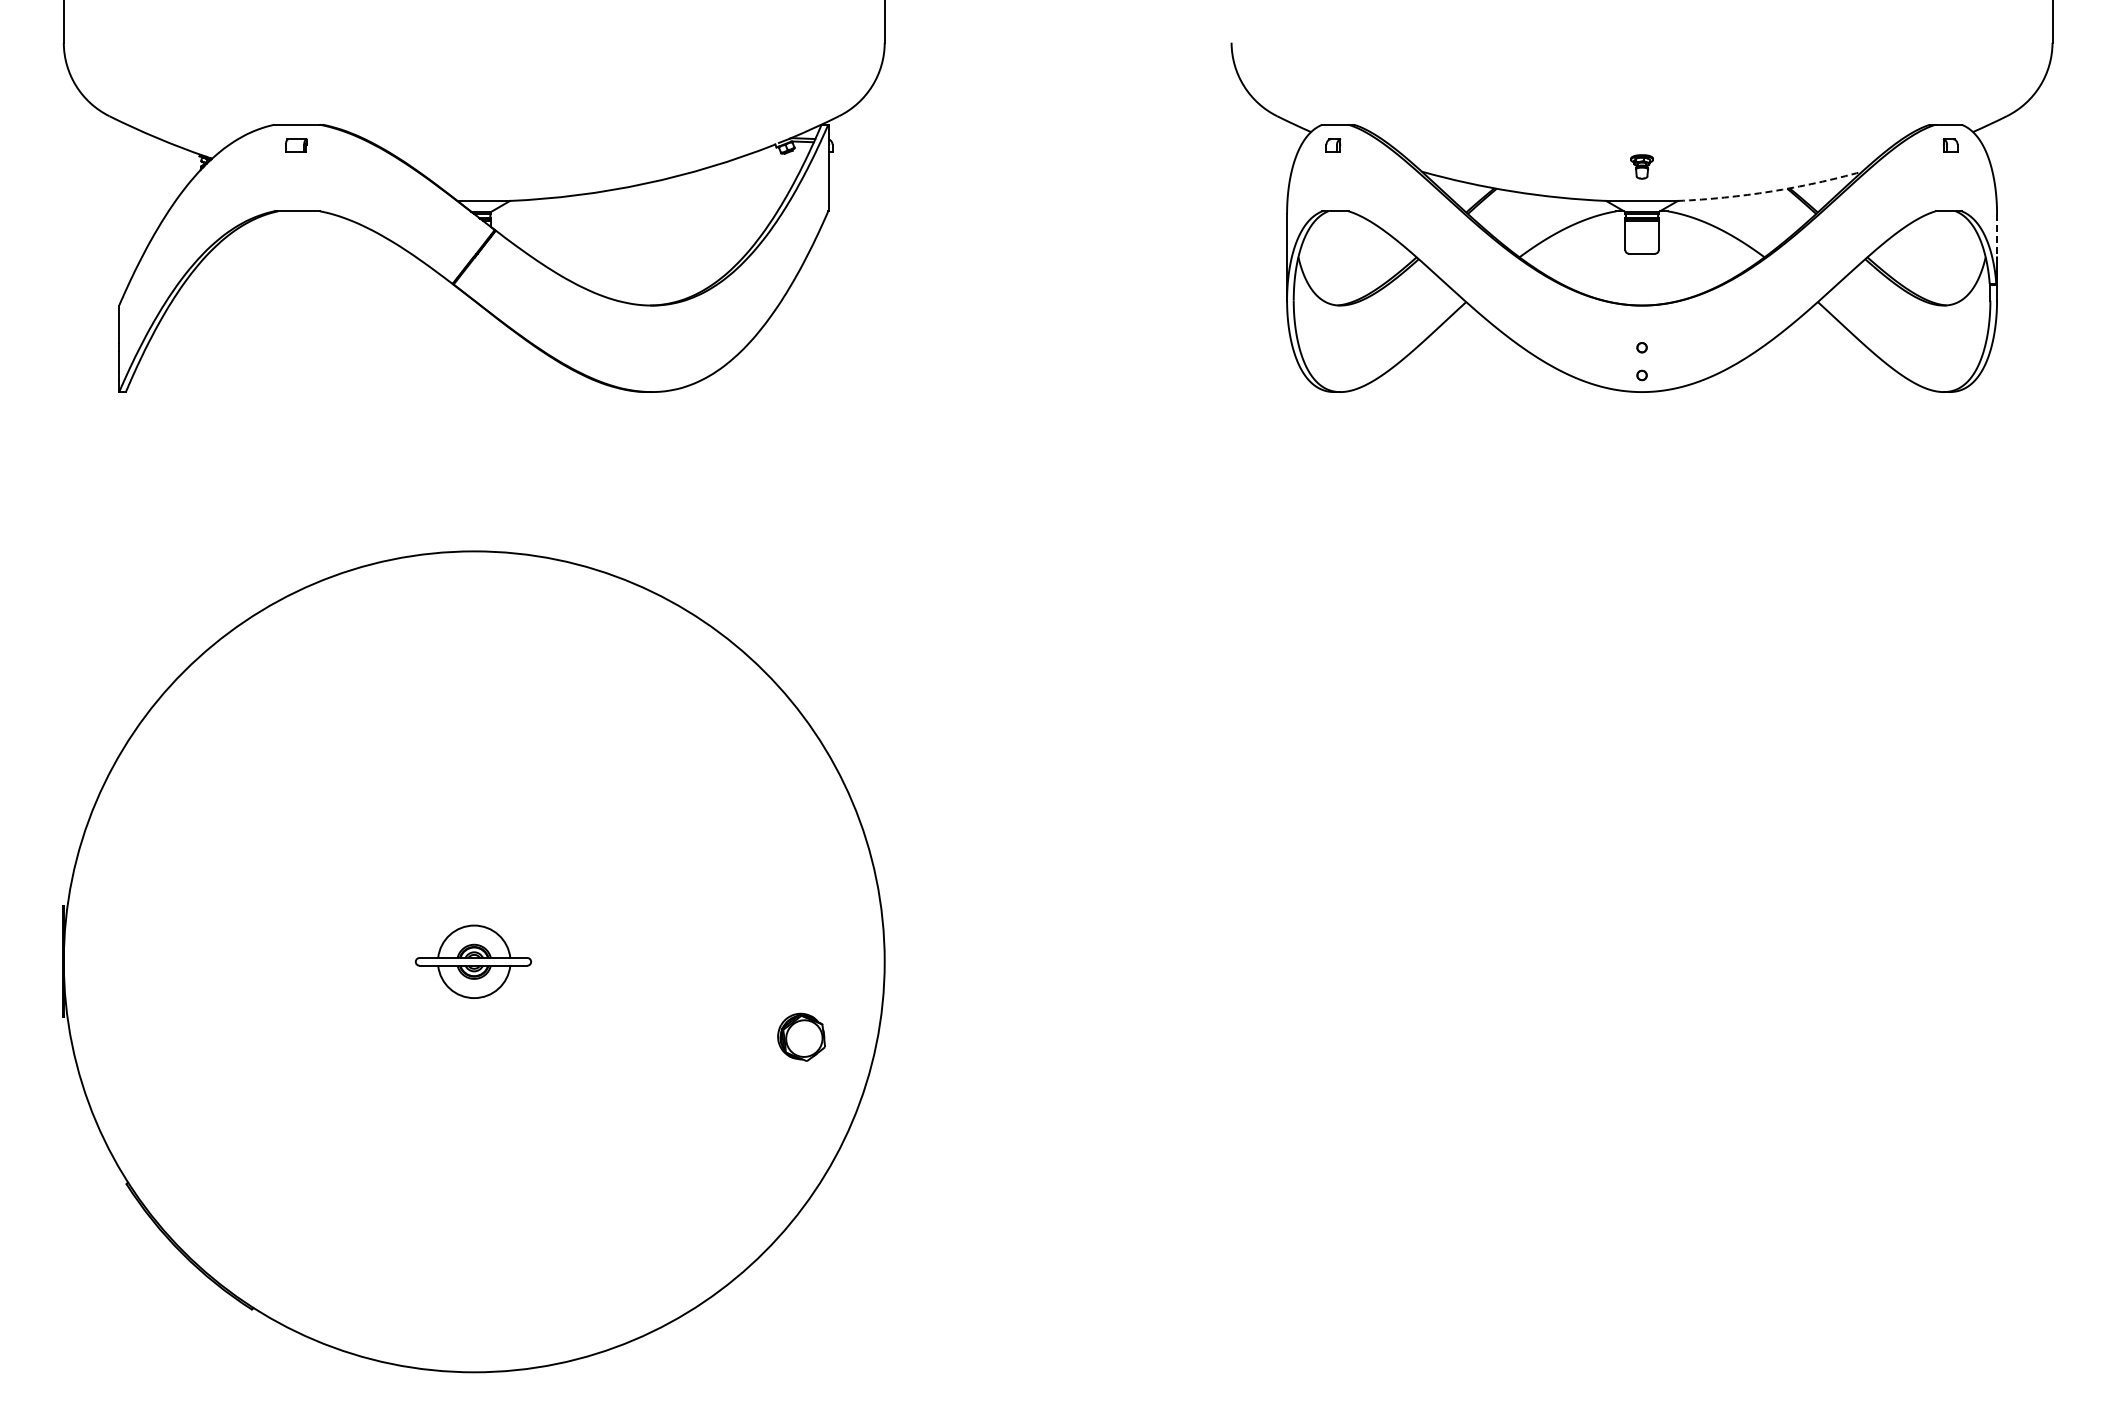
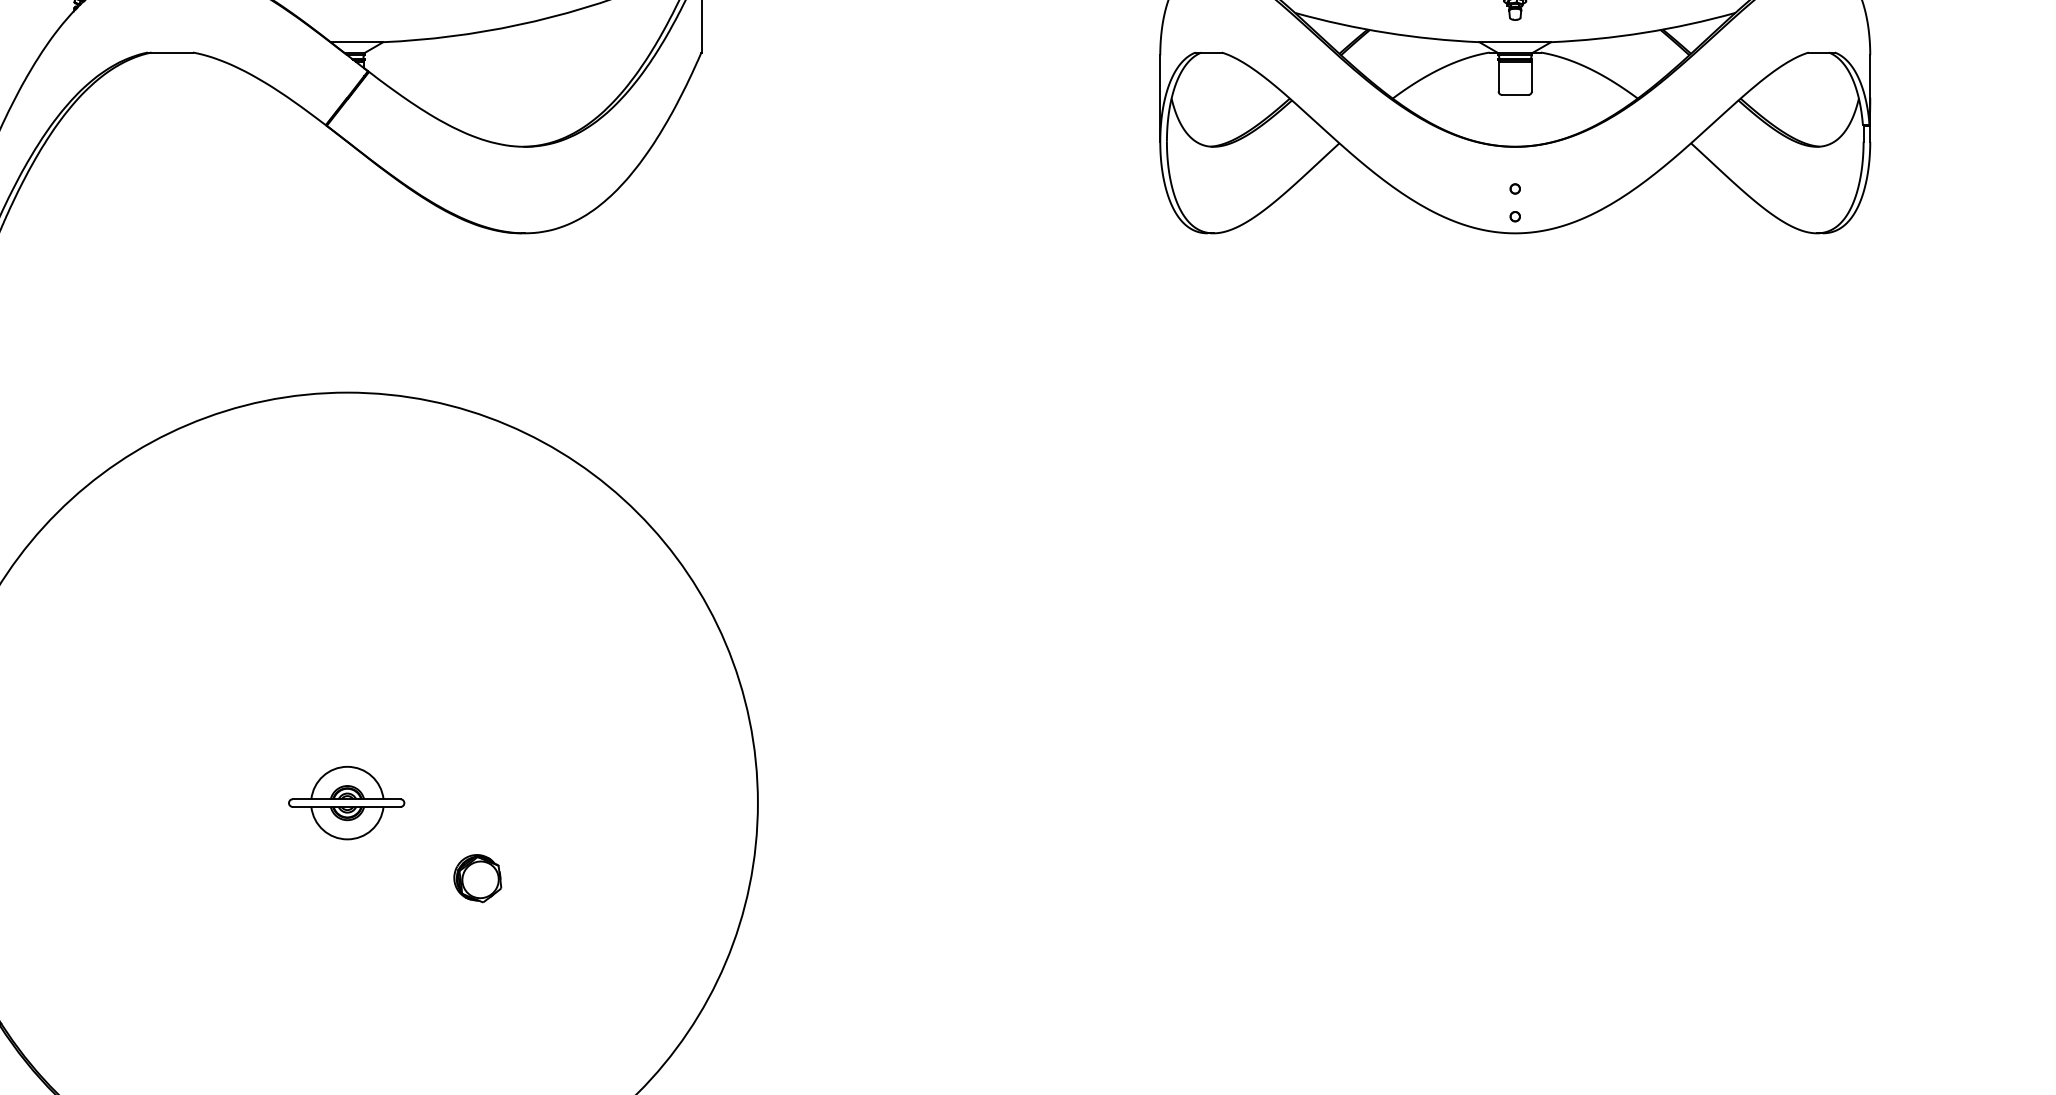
arc: (1770, 191) -> (1643, 32), dashed -> solid
line: (1997, 235) -> (1870, 76), dashed -> solid
part: (801, 1036) -> (477, 877), moved

